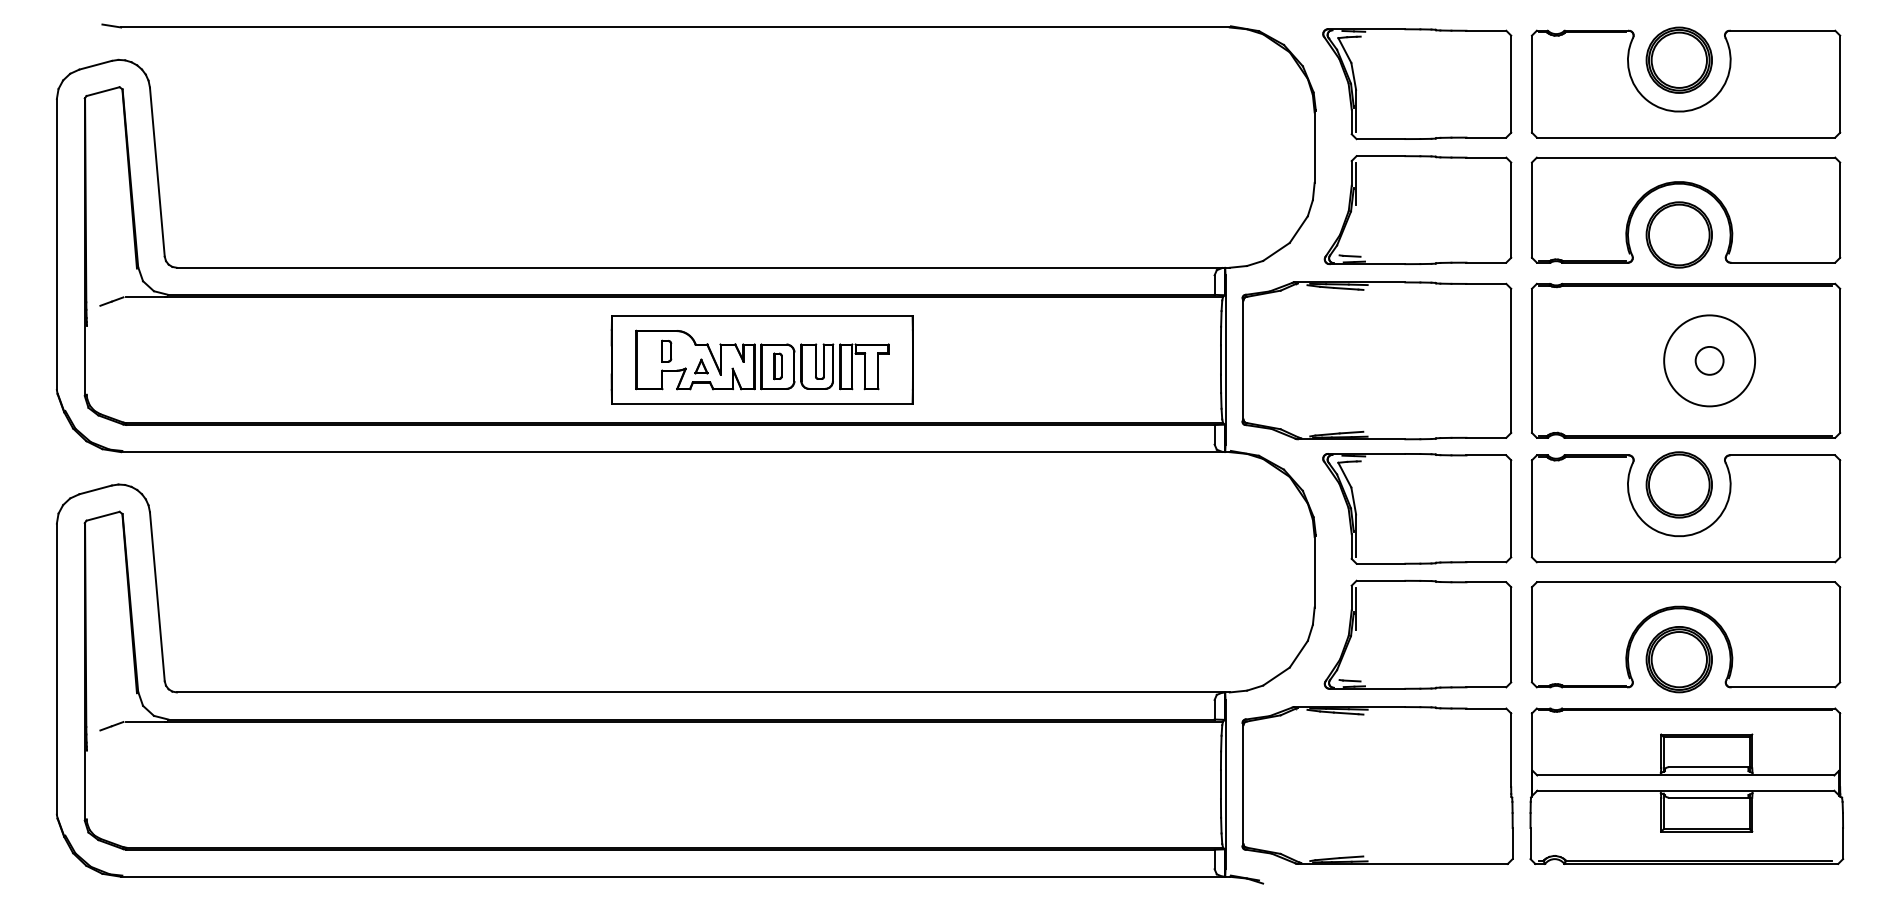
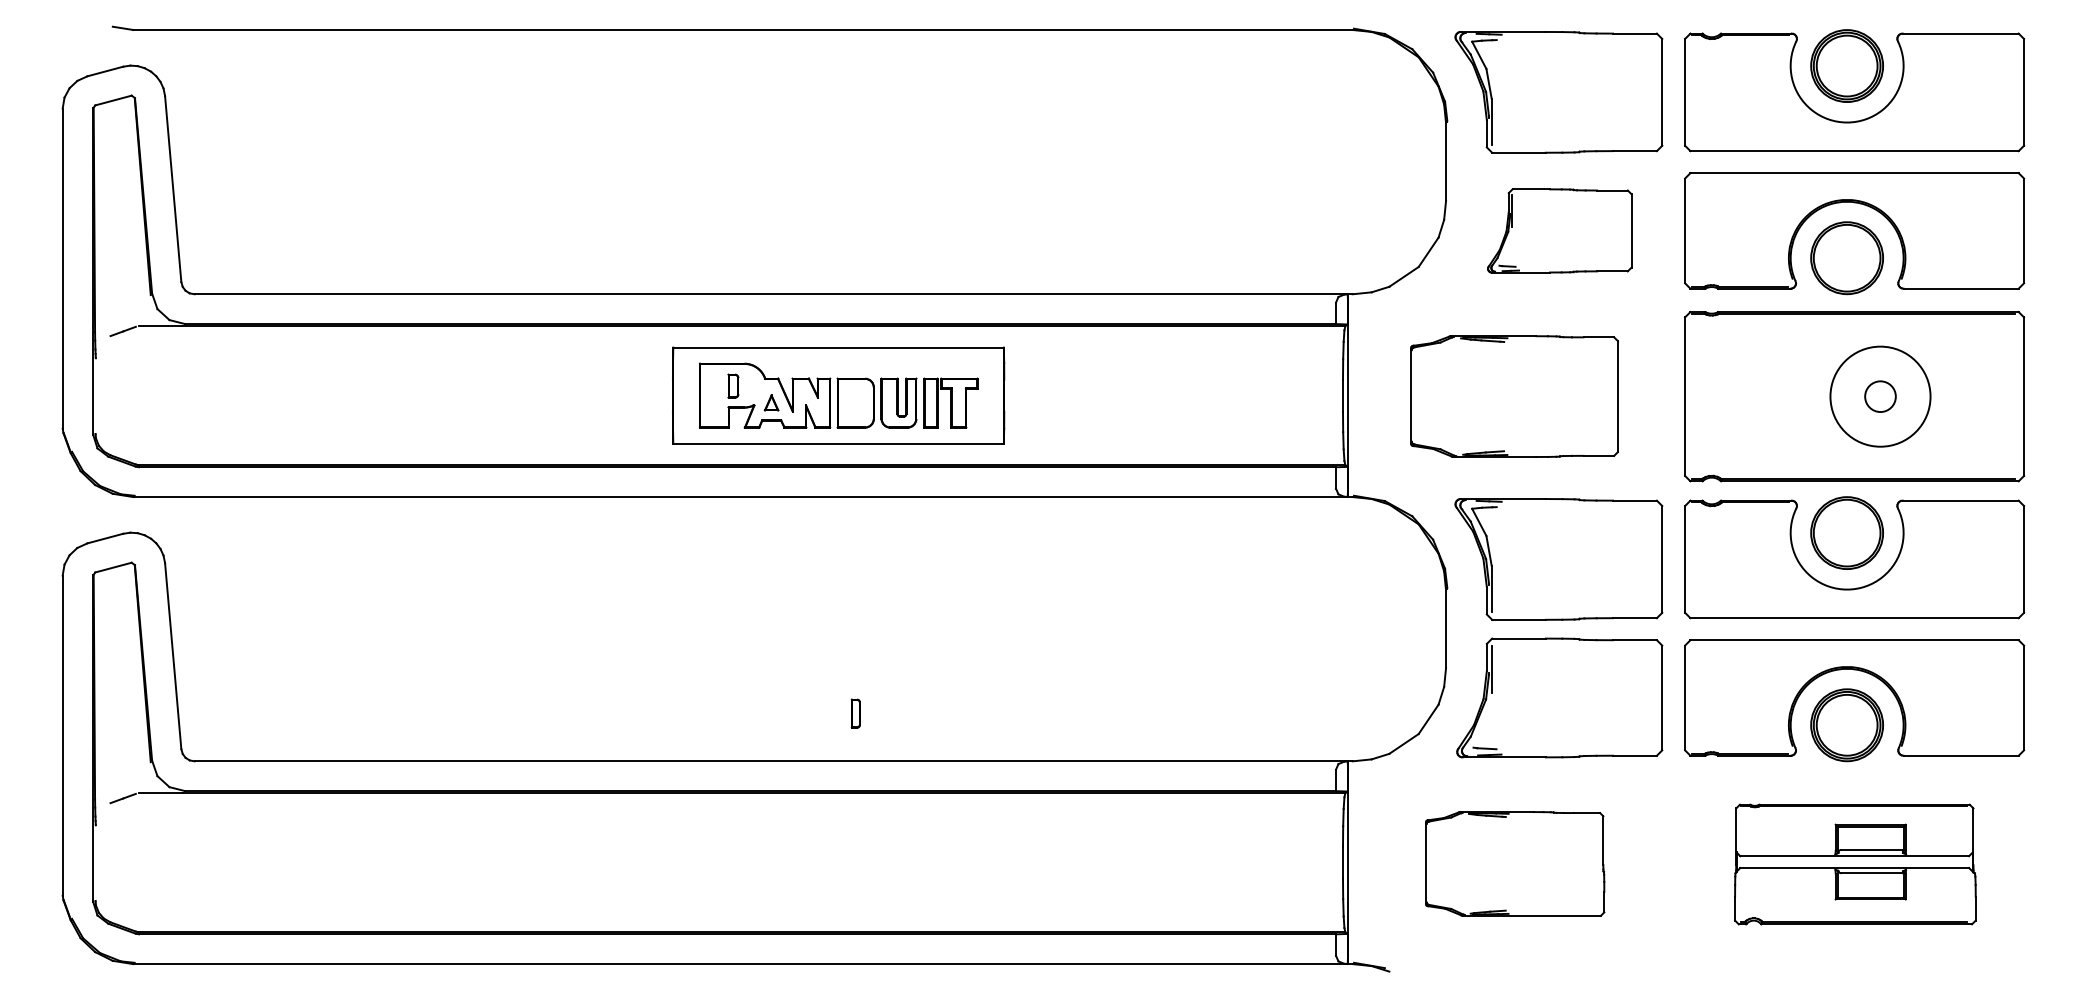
part: (1417, 209) -> (1559, 230), size x0.7
part: (1376, 360) -> (1514, 396), size x0.7
part: (777, 366) -> (855, 713), moved
part: (1376, 785) -> (1514, 863), size x0.6
part: (1686, 786) -> (1855, 864), size x0.7

